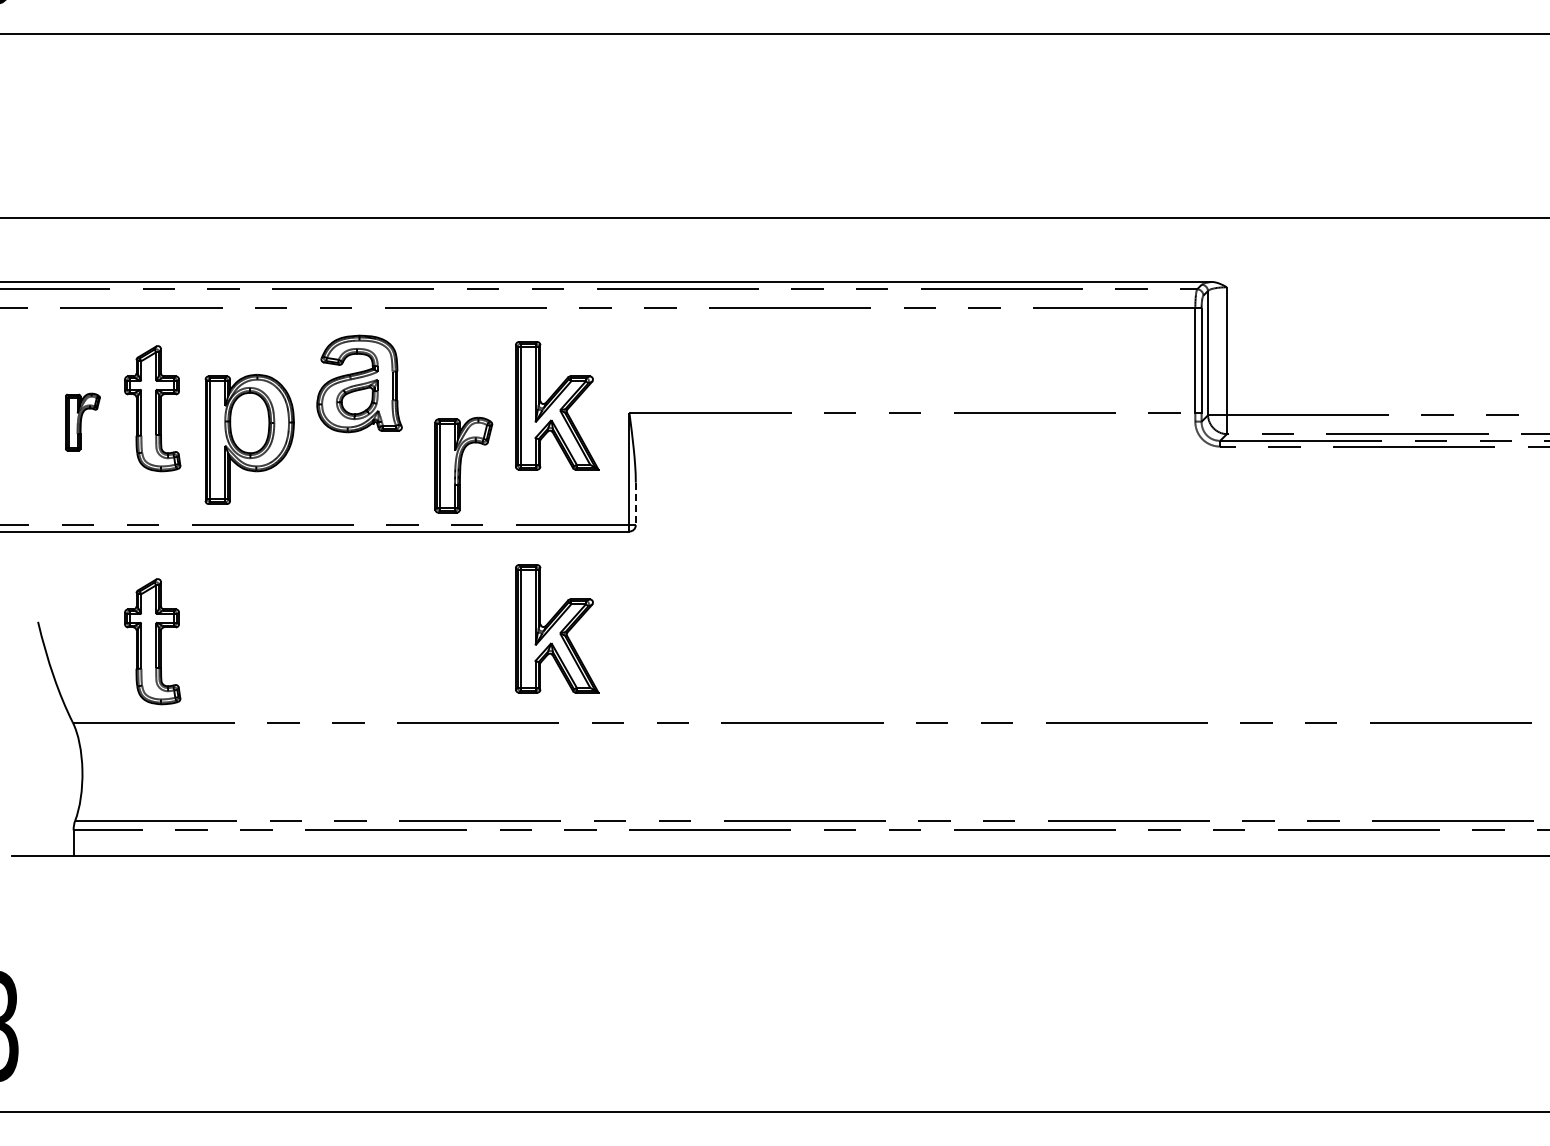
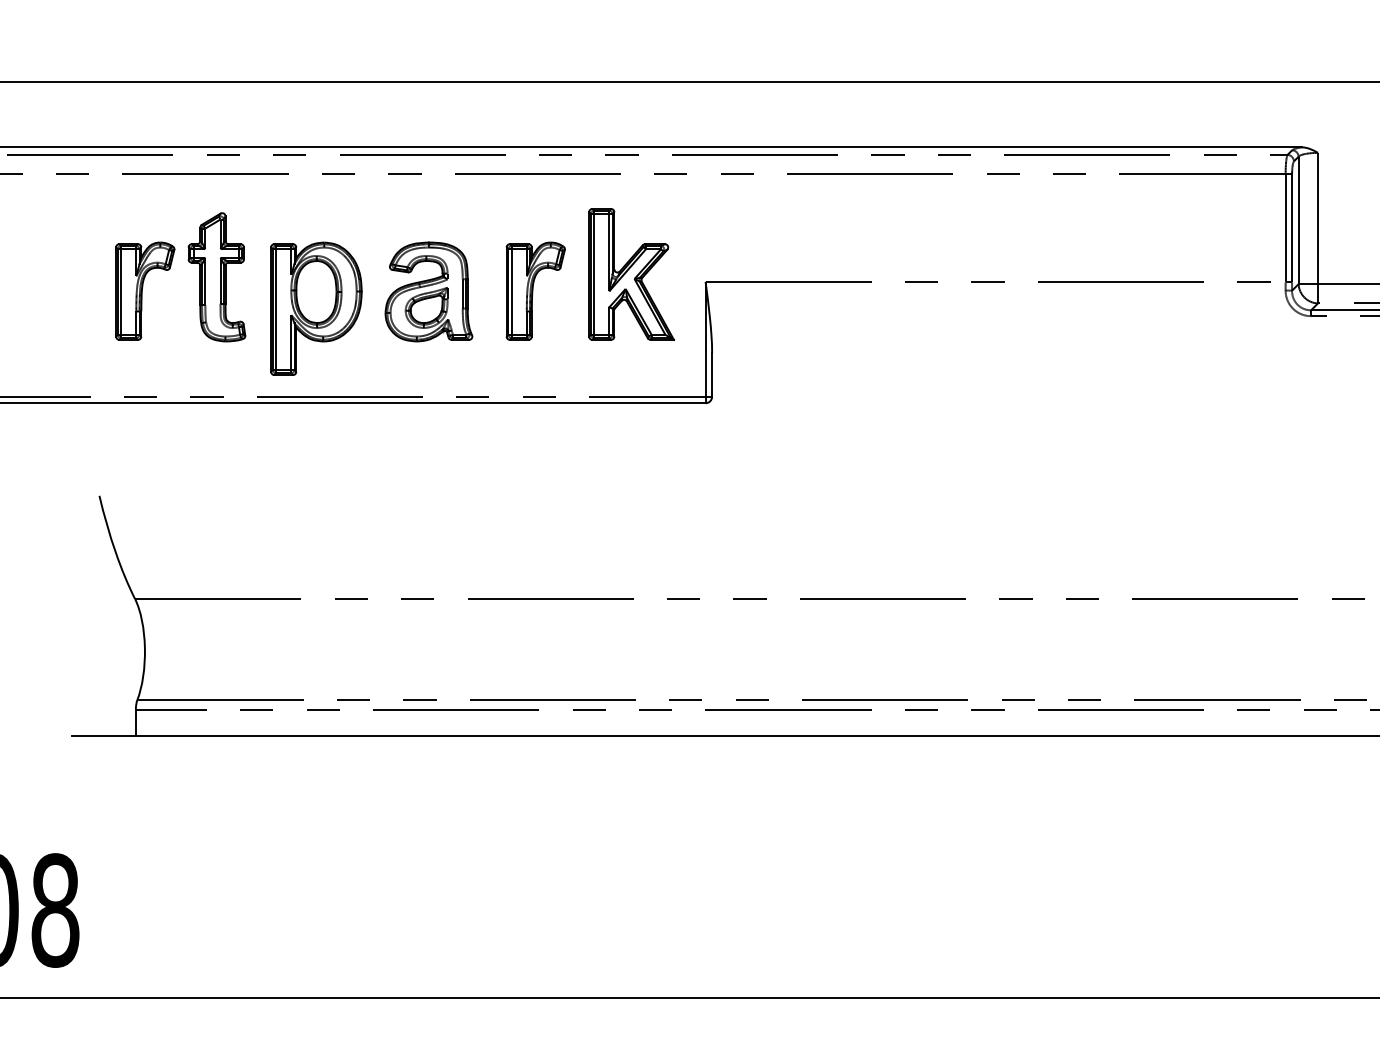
part: (359, 383) -> (428, 291), moved
part: (82, 421) -> (144, 290), size x1.67
part: (463, 464) -> (535, 290), moved
line: (635, 504) -> (711, 375), dashed -> solid
part: (557, 628) -> (631, 502), removed
part: (152, 641) -> (216, 515), removed

